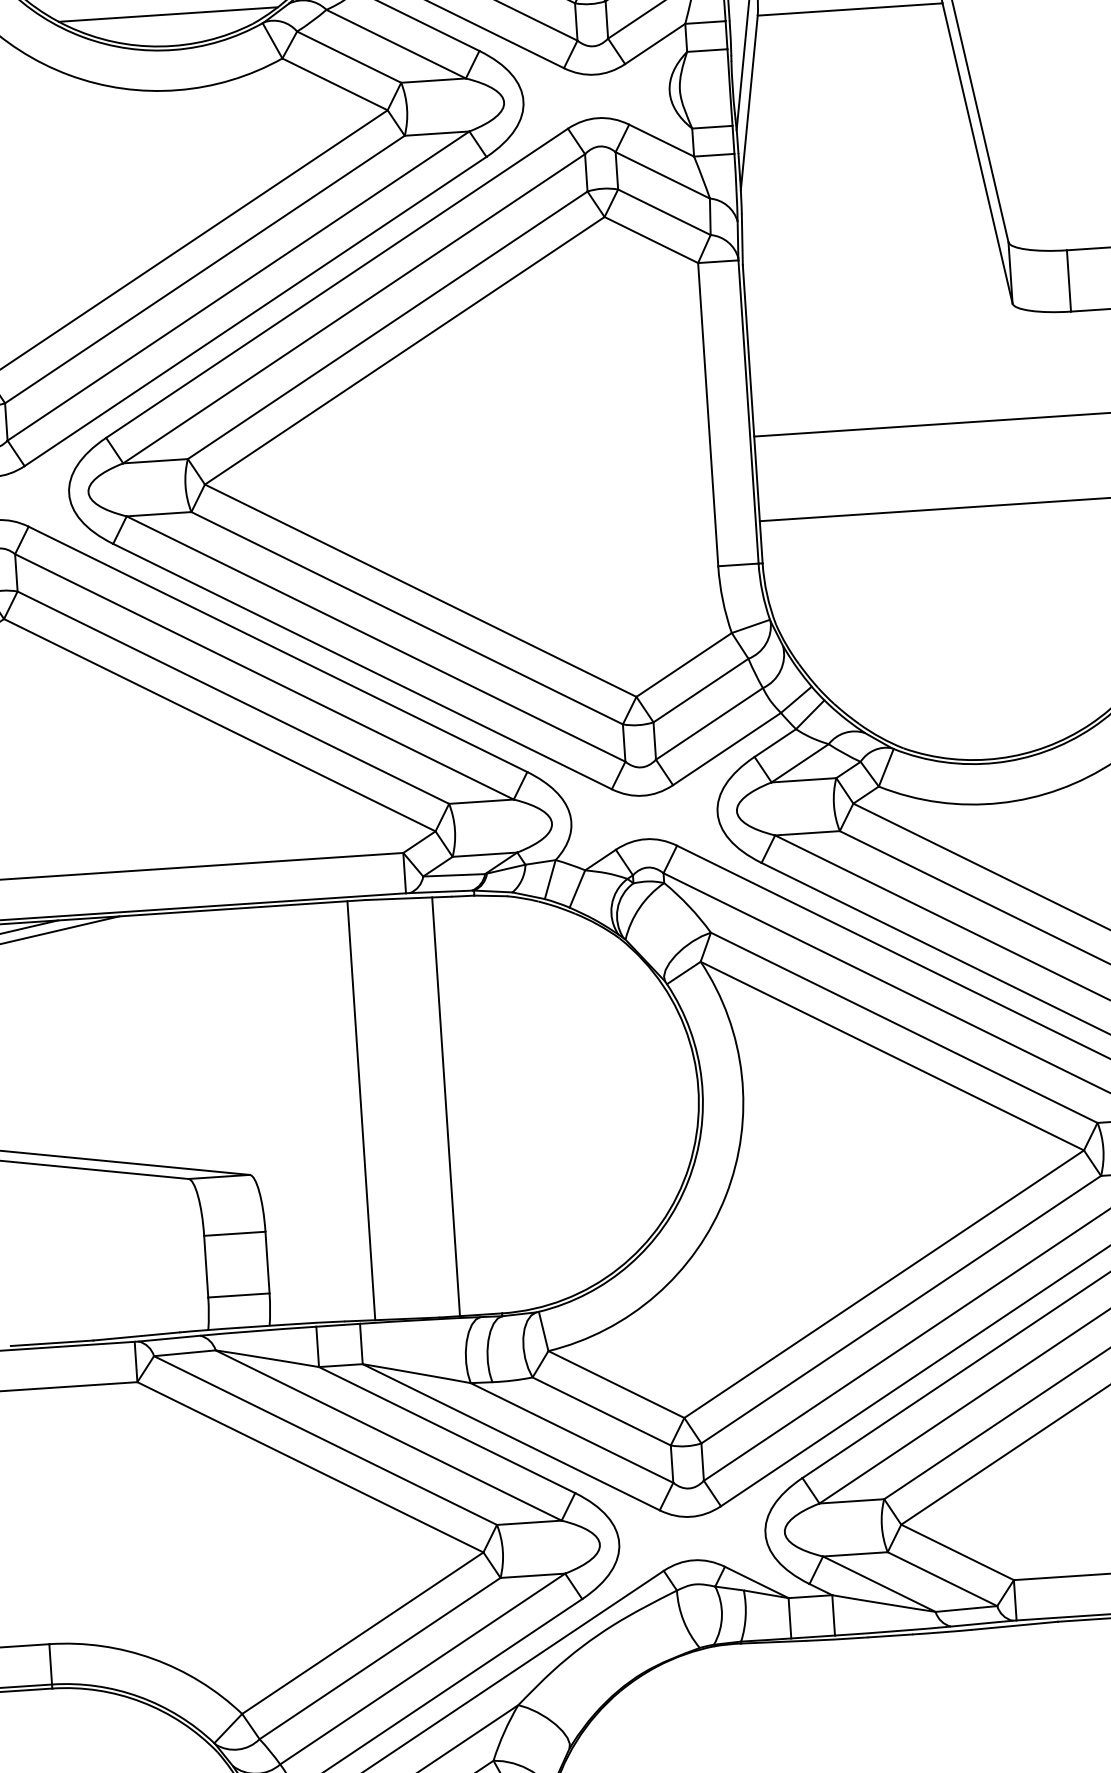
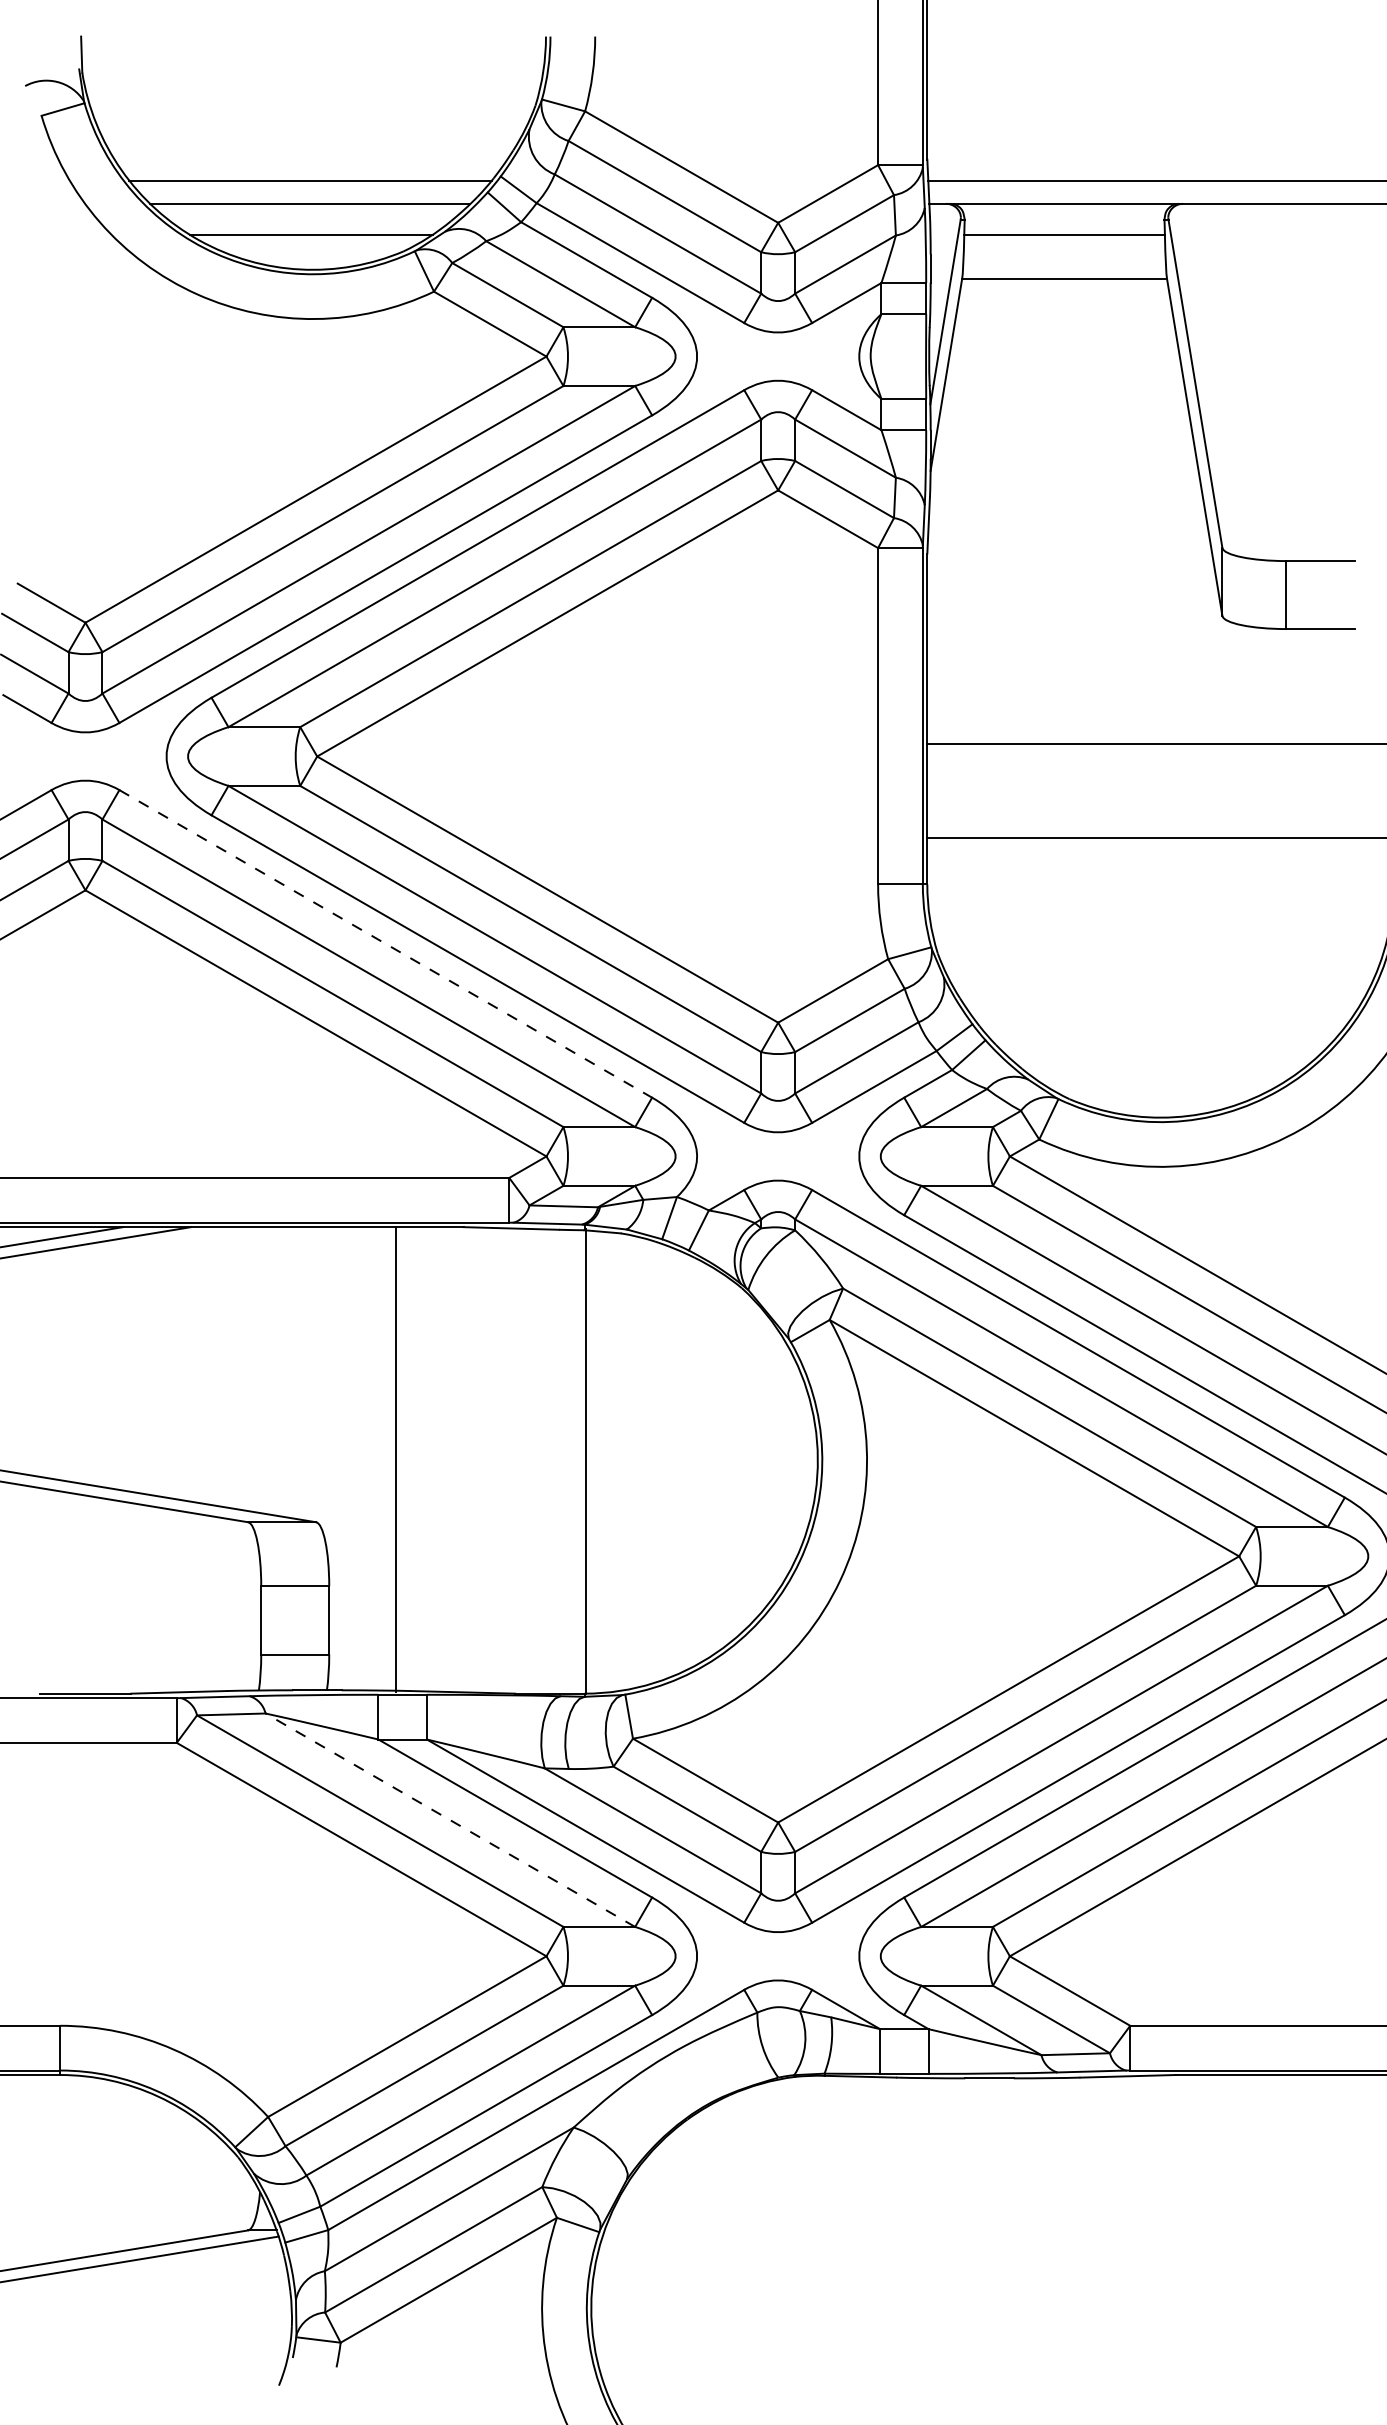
line: (277, 649) -> (385, 943), solid -> dashed
line: (445, 1106) -> (585, 1461), moved
line: (360, 1110) -> (395, 1459), moved
line: (387, 1434) -> (449, 1819), solid -> dashed

